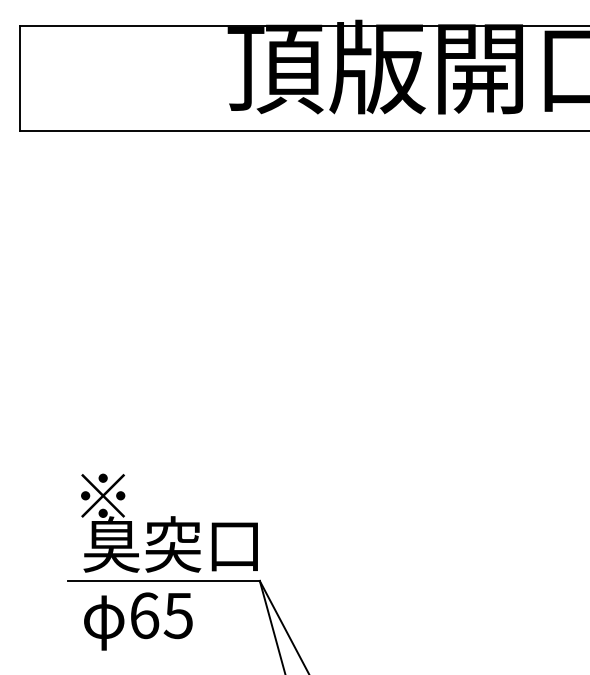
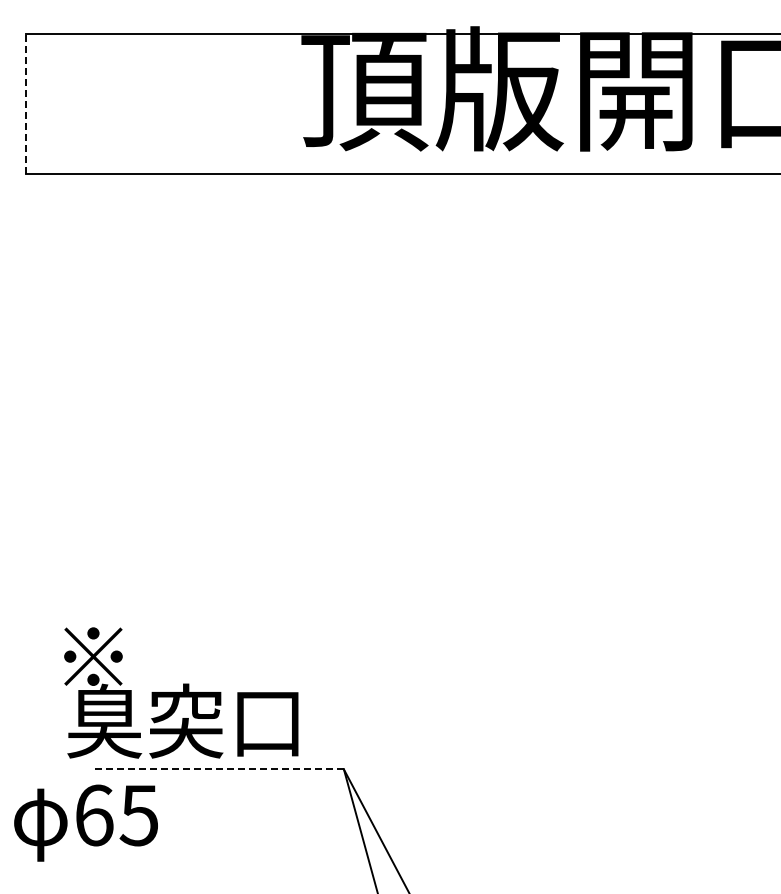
line: (19, 78) -> (25, 103), solid -> dashed
text: (169, 522) -> (181, 692), moved
line: (164, 581) -> (217, 769), solid -> dashed
text: (137, 621) -> (85, 822), moved

